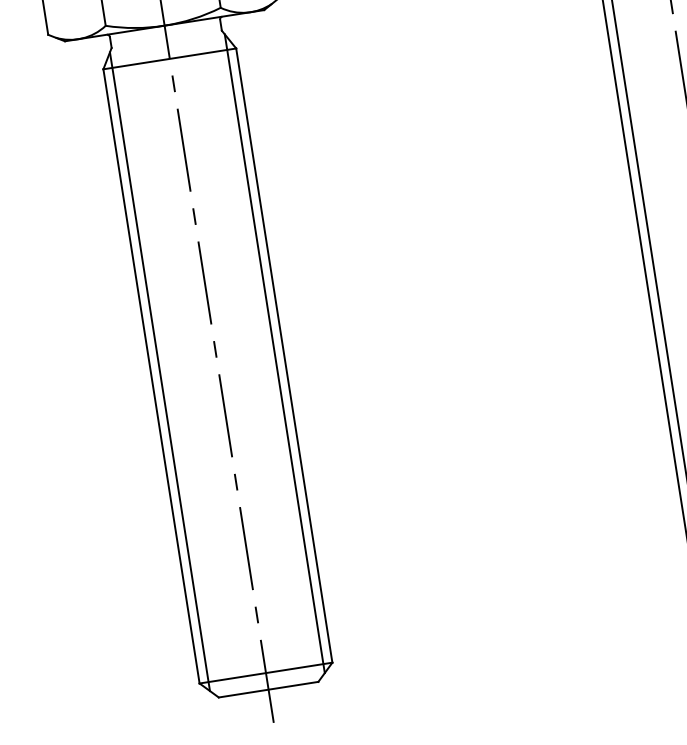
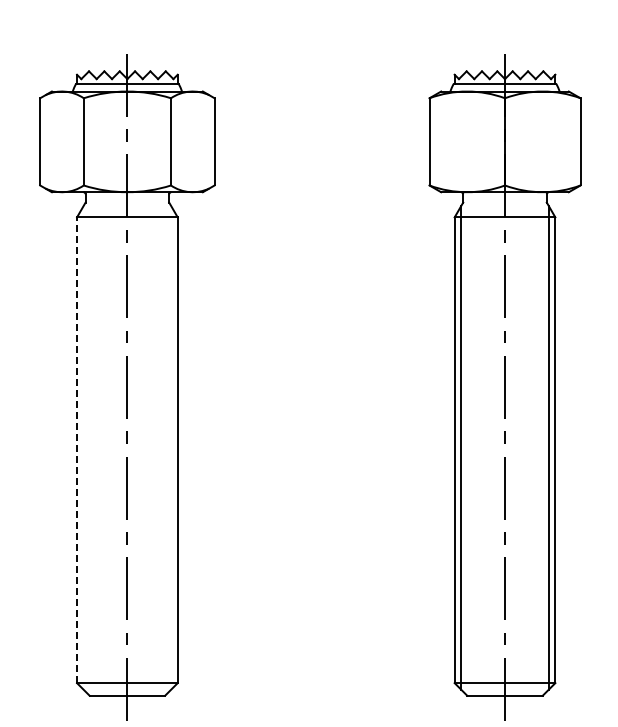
line: (274, 353) -> (170, 447), removed
line: (159, 371) -> (83, 447), removed
line: (152, 376) -> (77, 450), solid -> dashed

